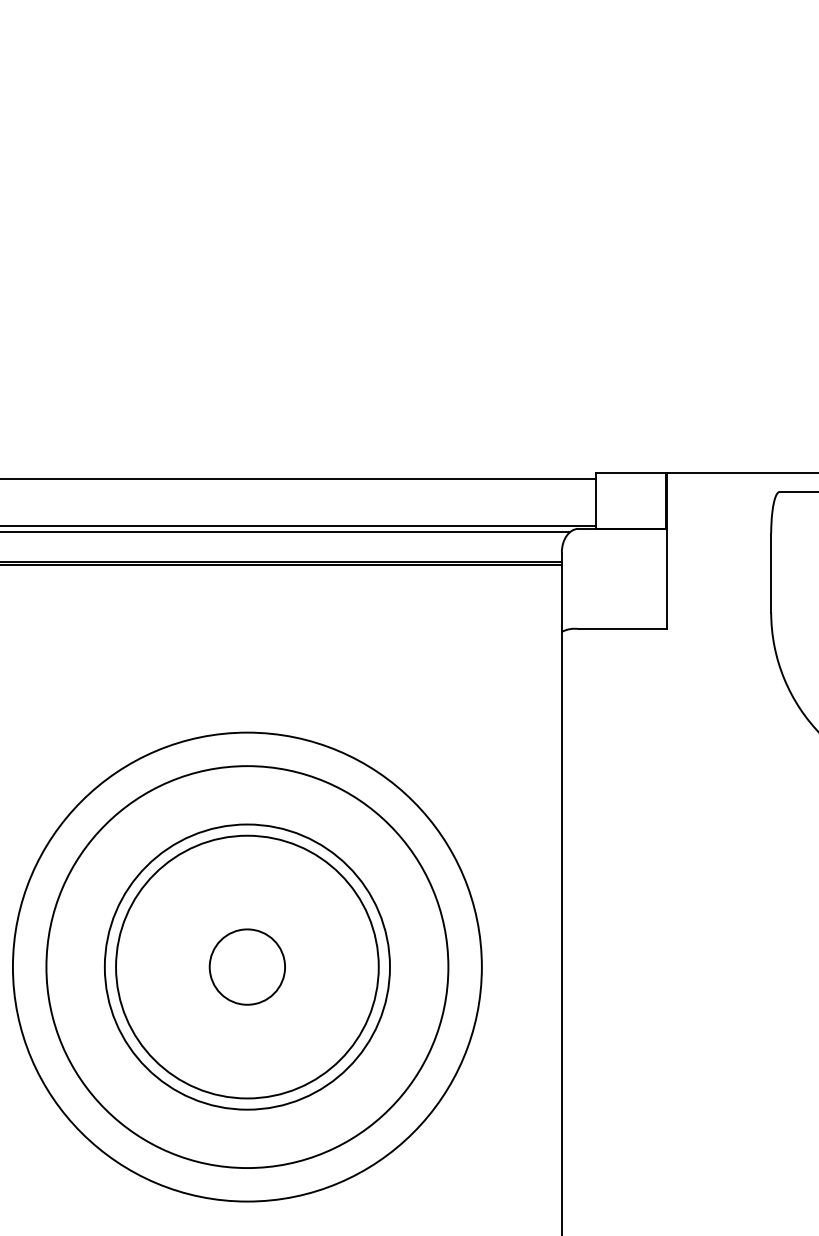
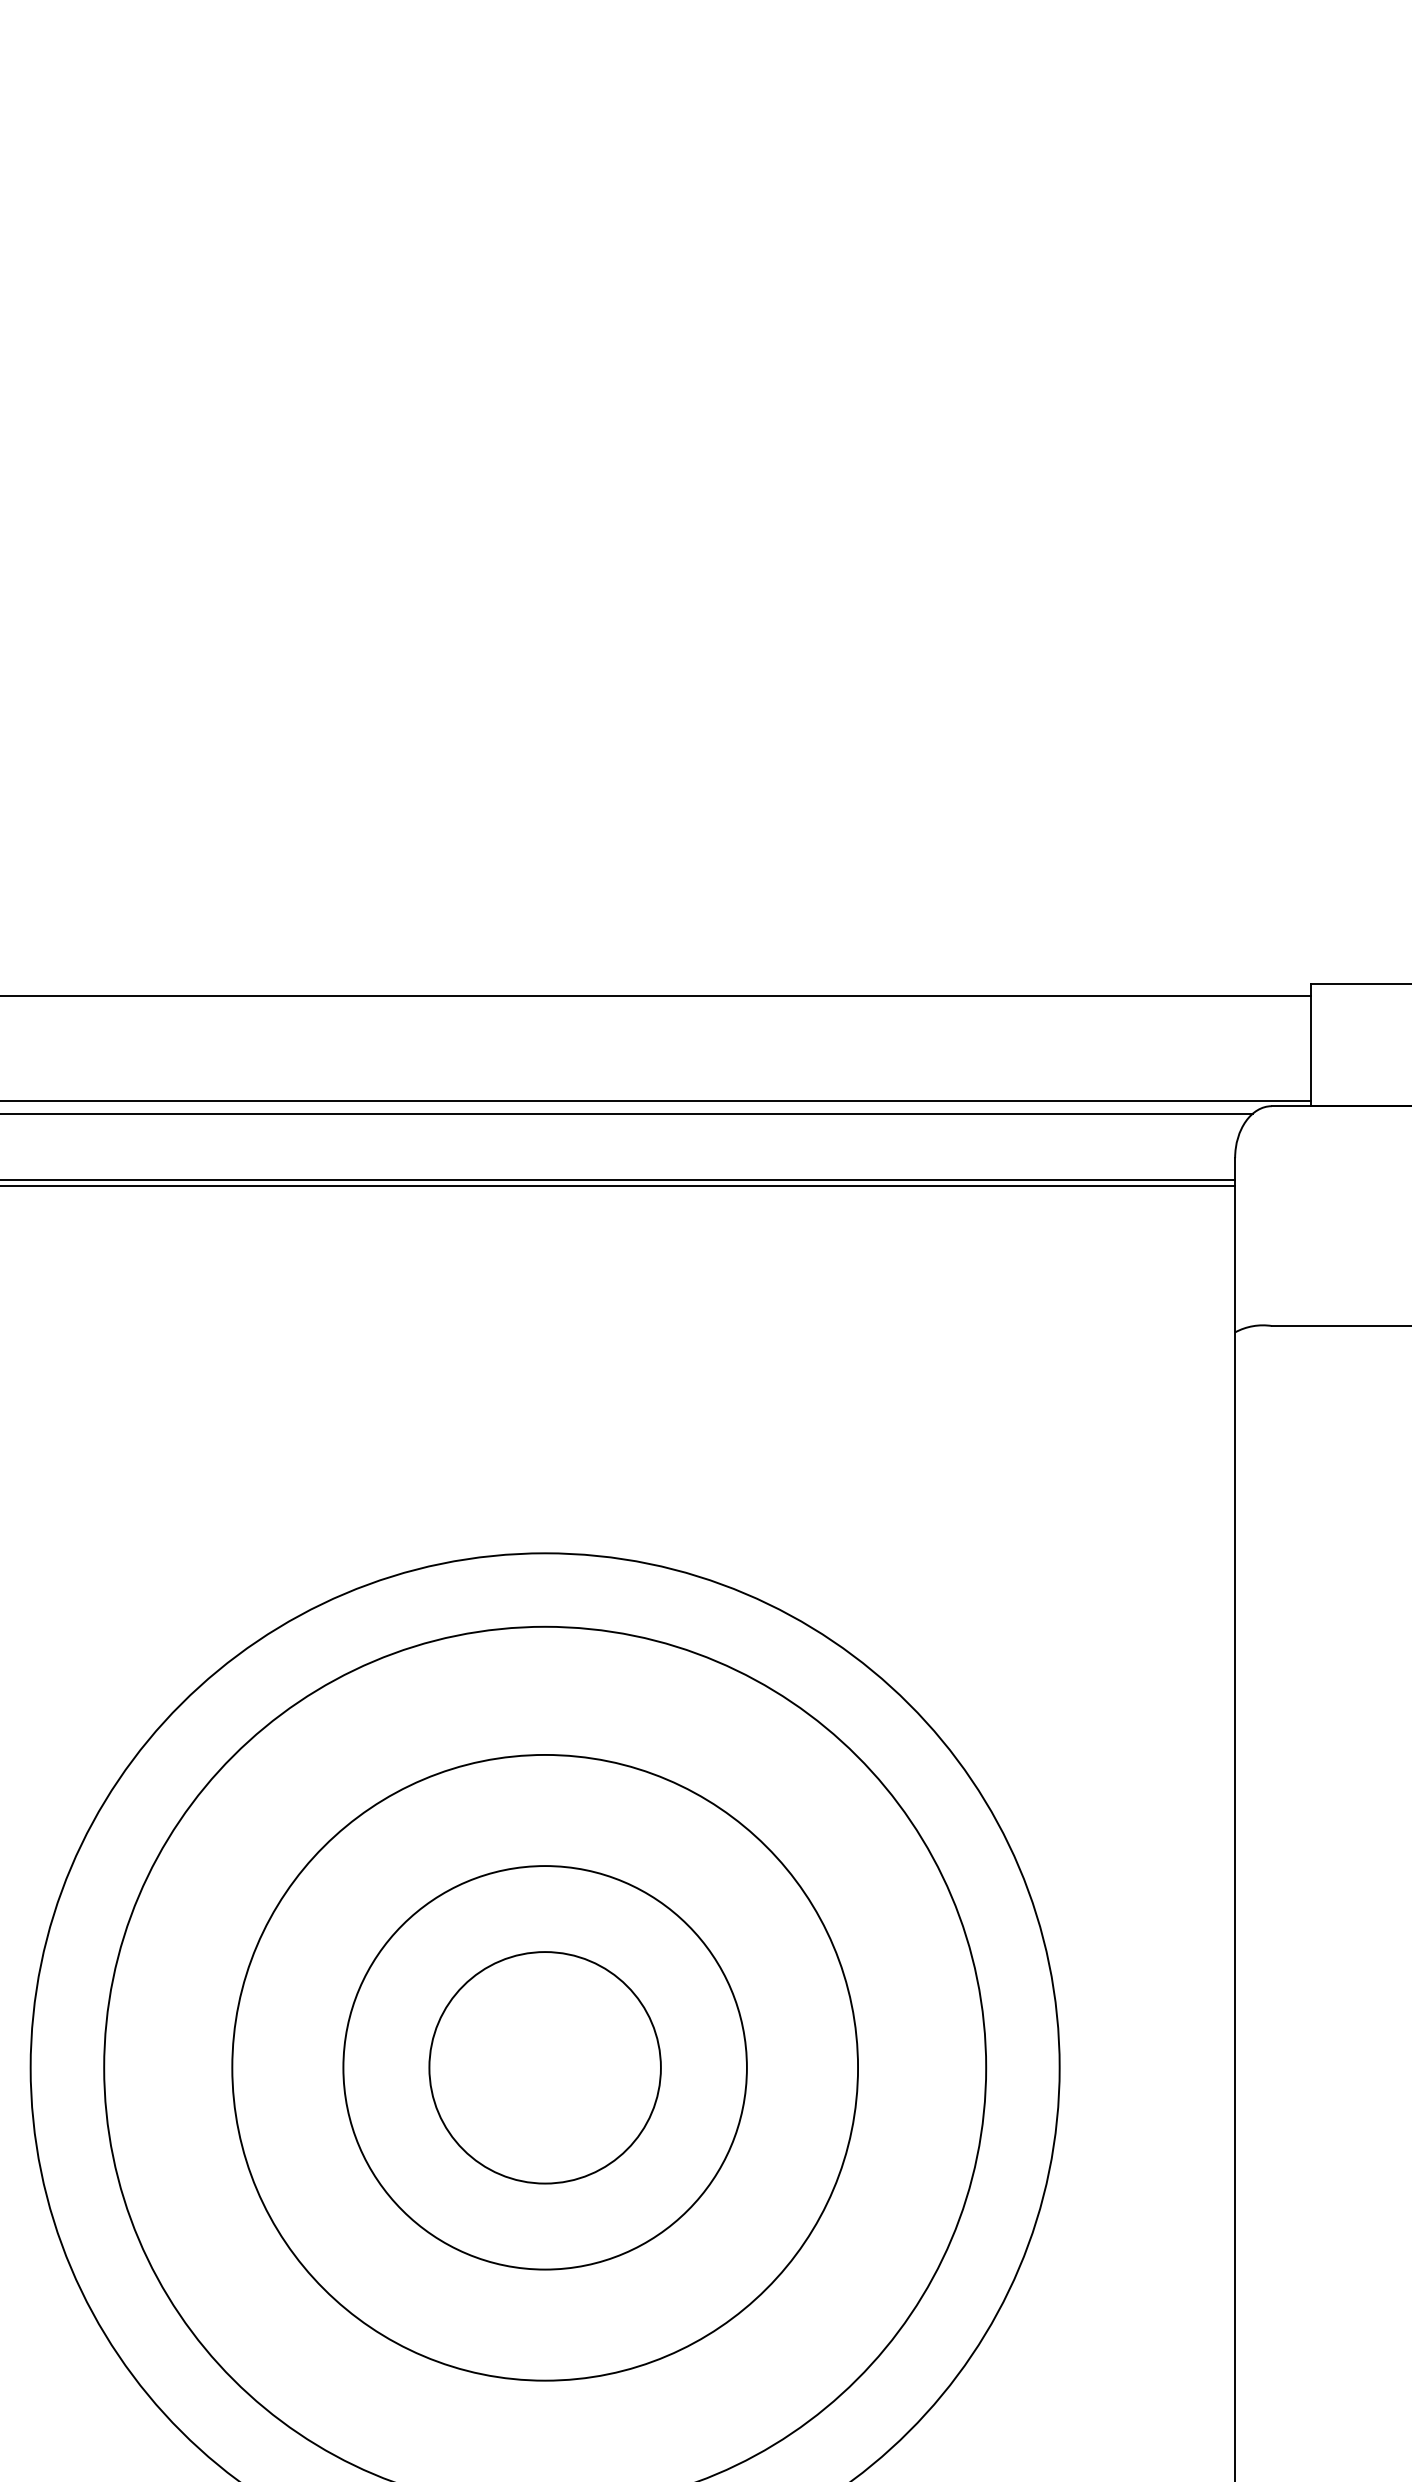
circle: (247, 966) -> (545, 2066), size x0.7
circle: (247, 966) -> (545, 2066), size x1.4

